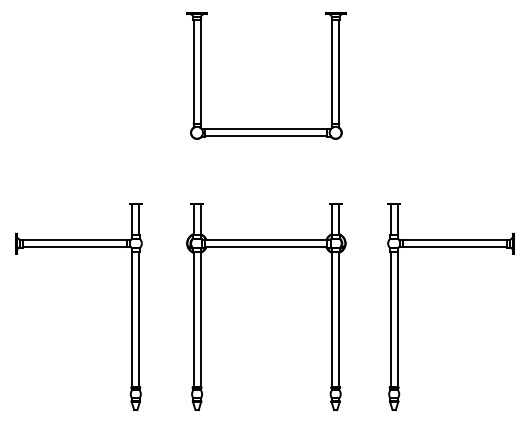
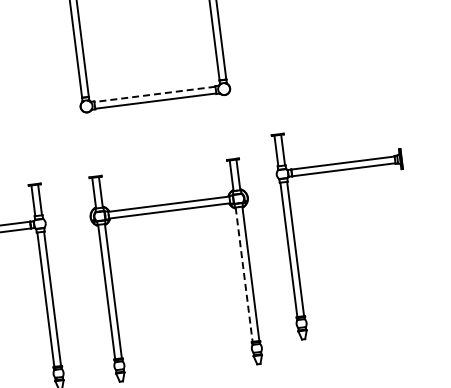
line: (265, 129) -> (154, 94), solid -> dashed
part: (398, 307) -> (295, 237), moved
line: (332, 319) -> (244, 274), solid -> dashed

